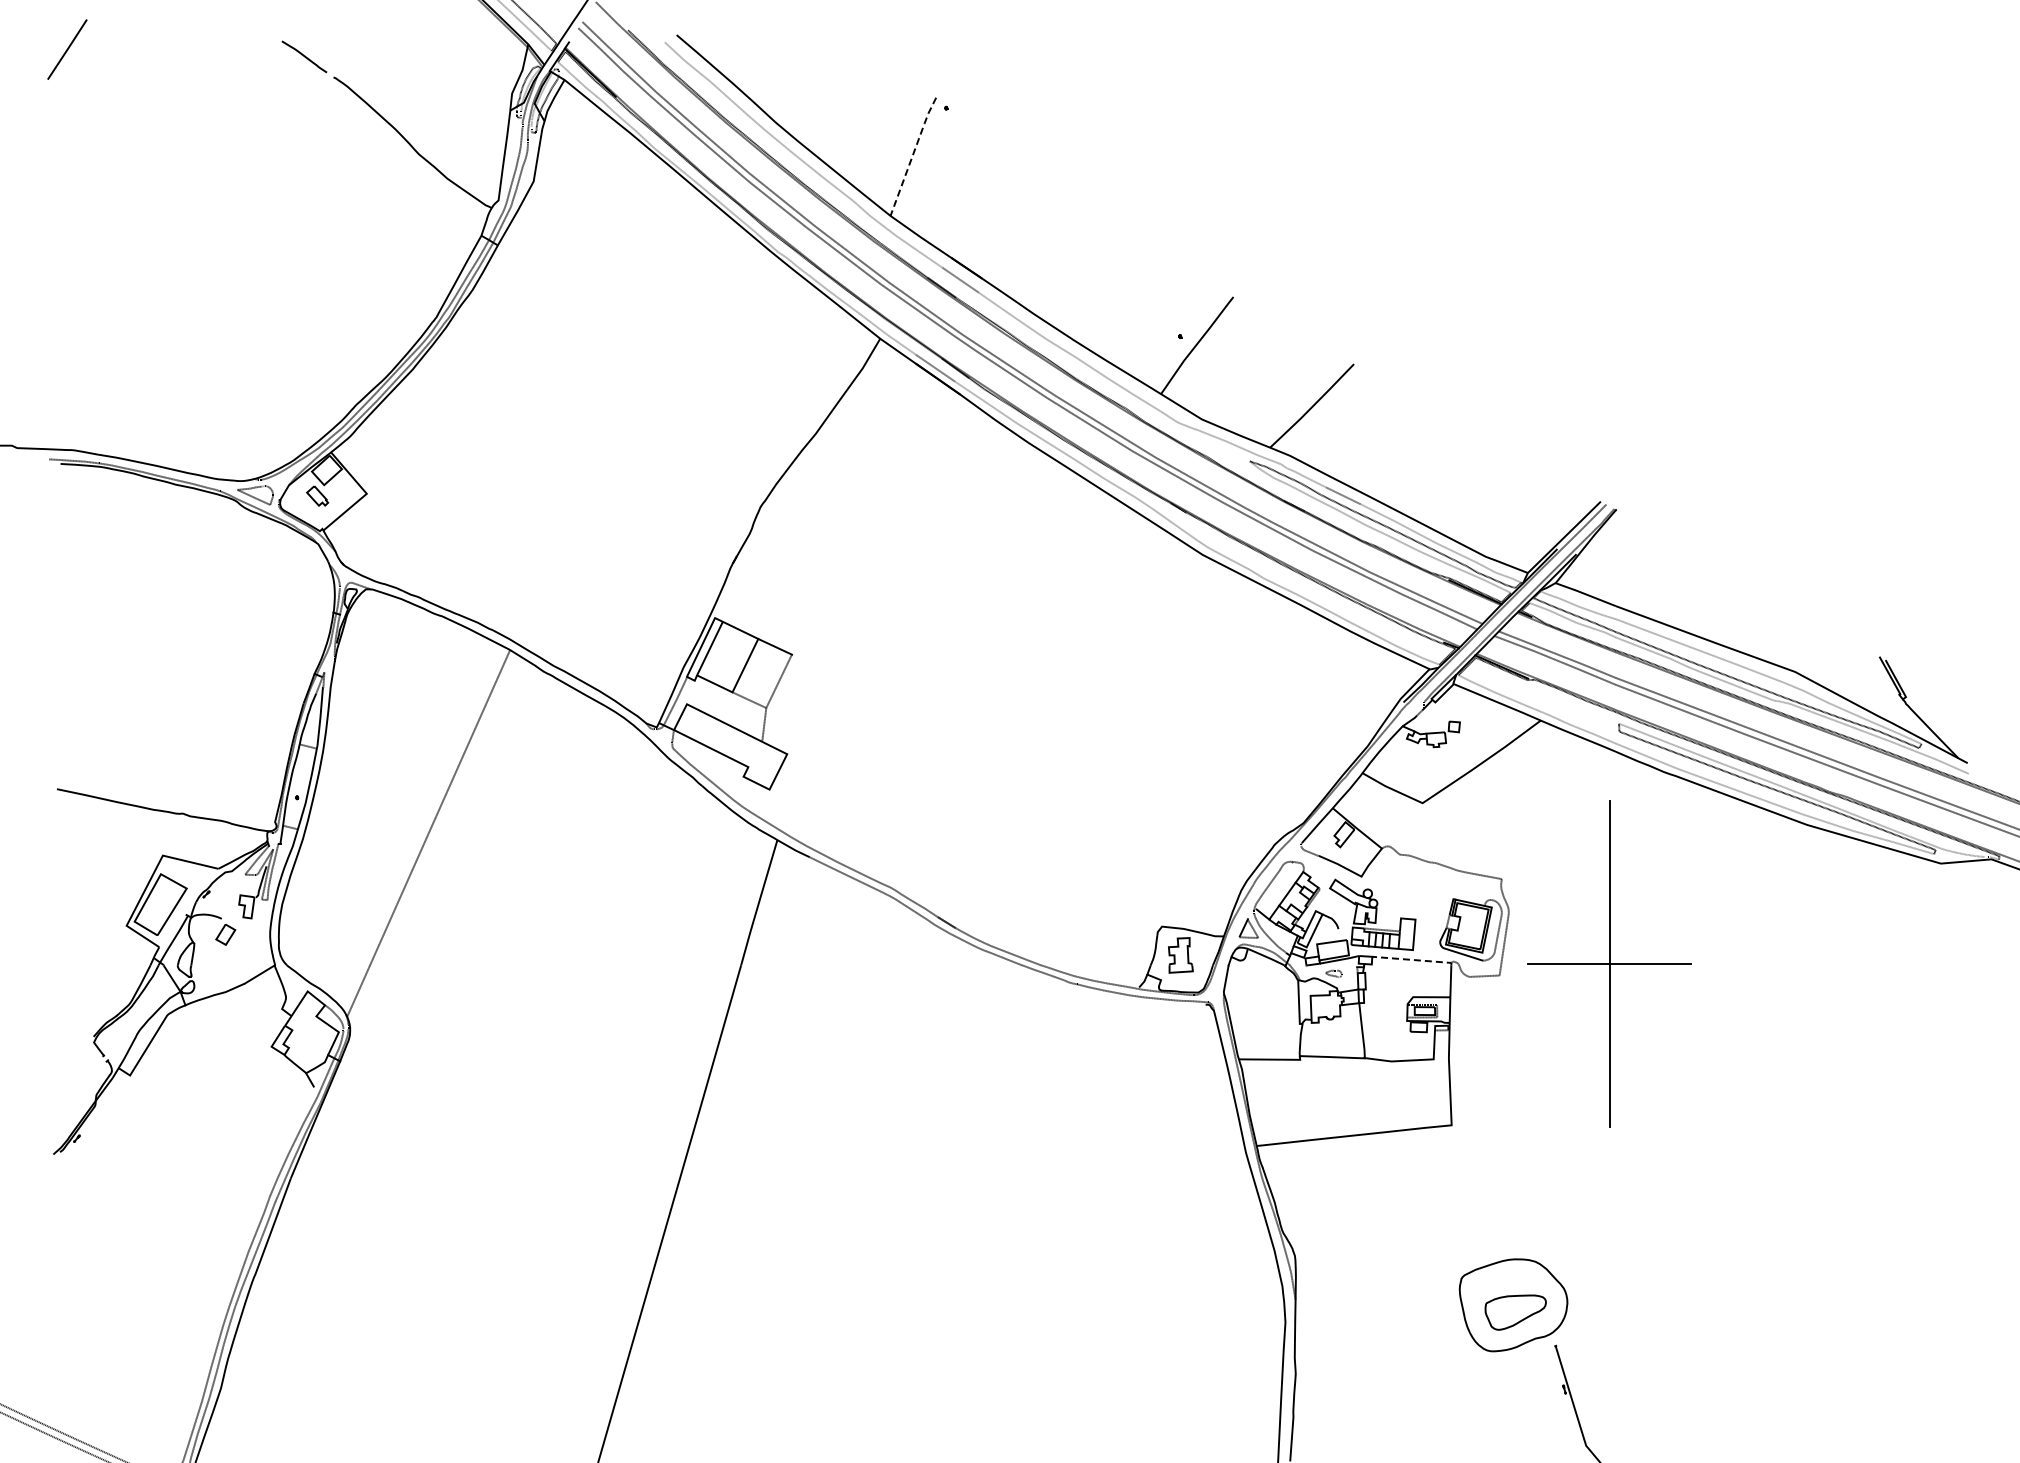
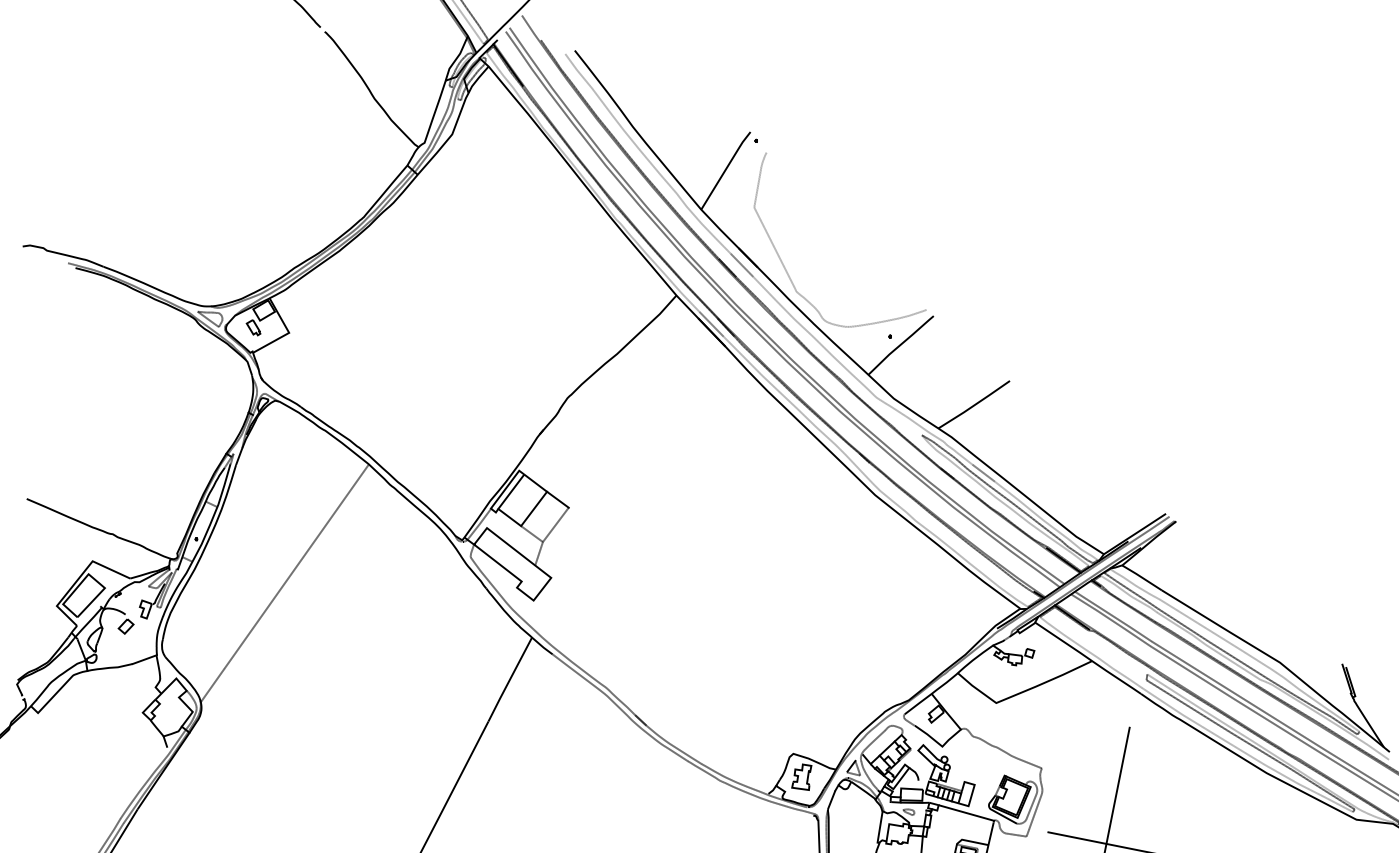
line: (912, 155) -> (725, 169), dashed -> solid
curve: (1027, 281) -> (789, 275), added
line: (1413, 960) -> (967, 813), dashed -> solid

